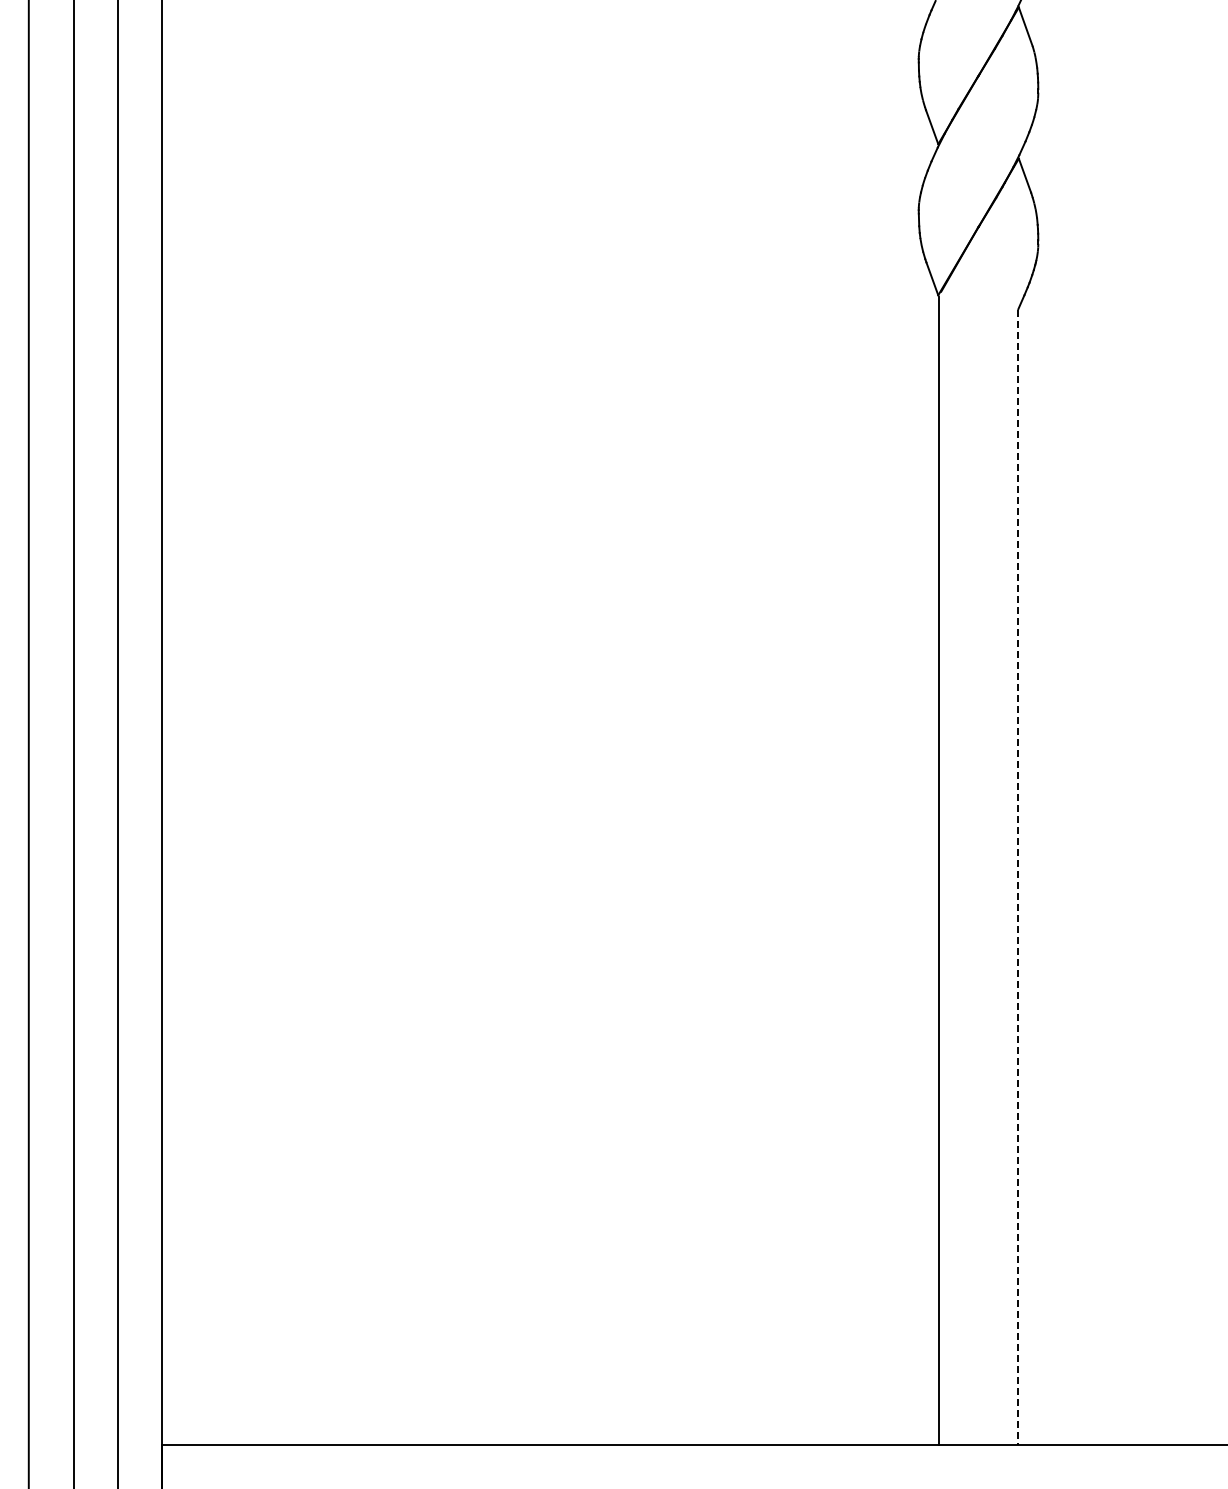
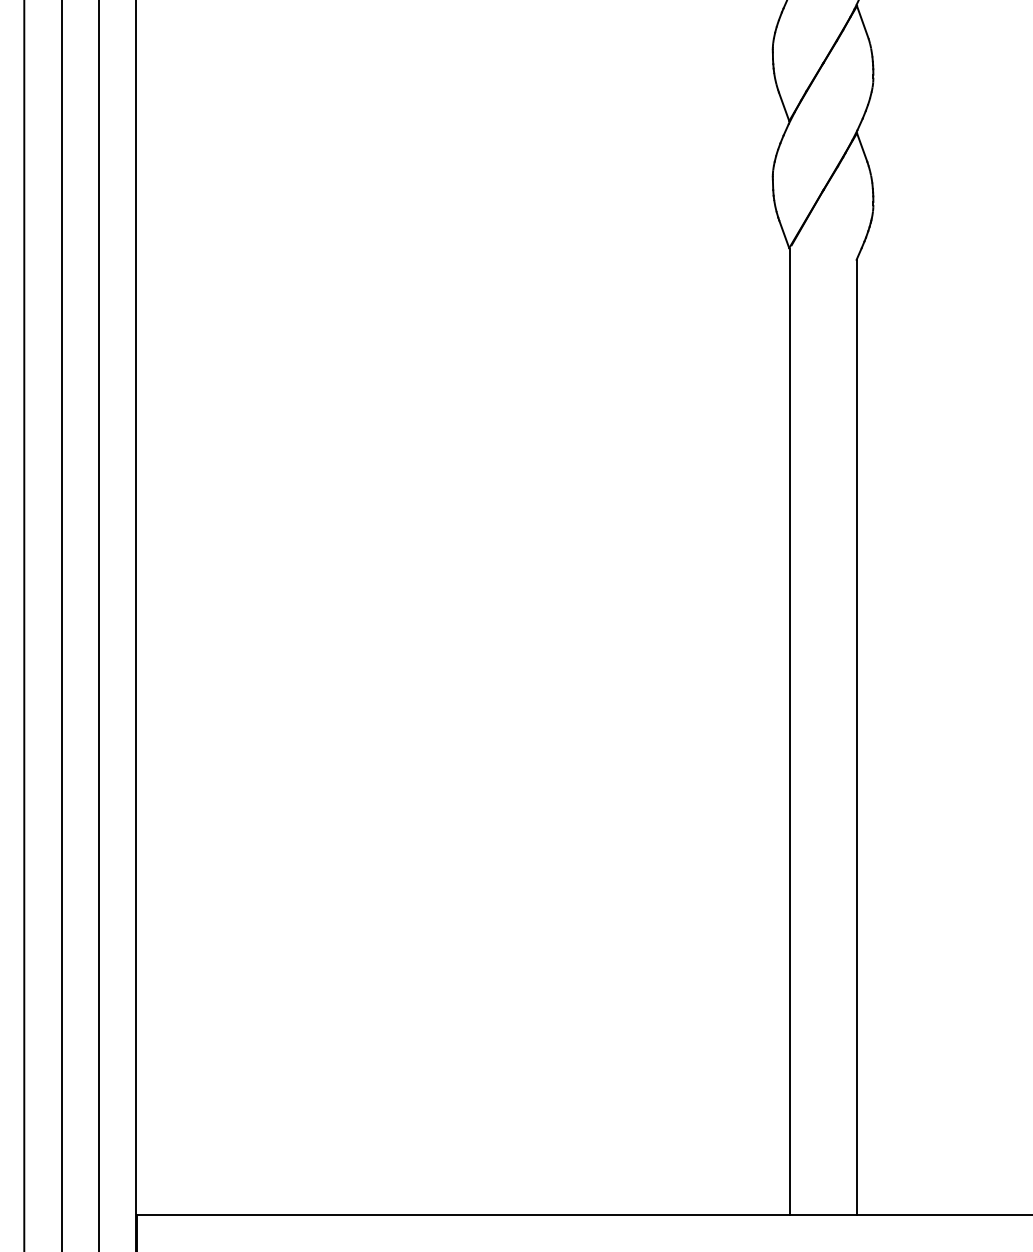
line: (1018, 877) -> (856, 737), dashed -> solid

